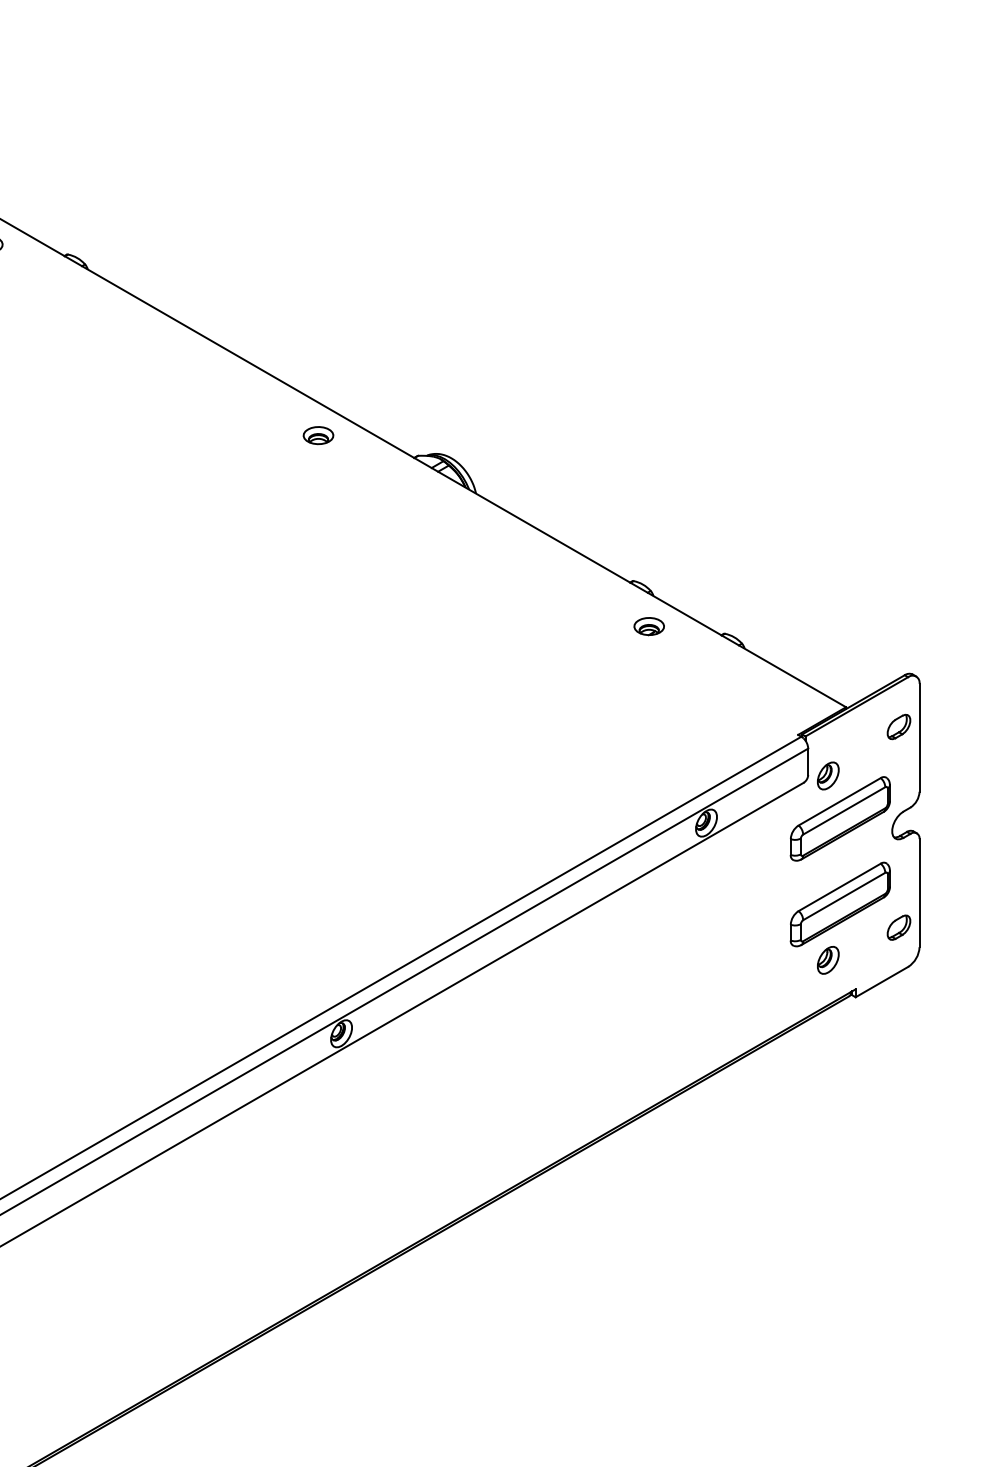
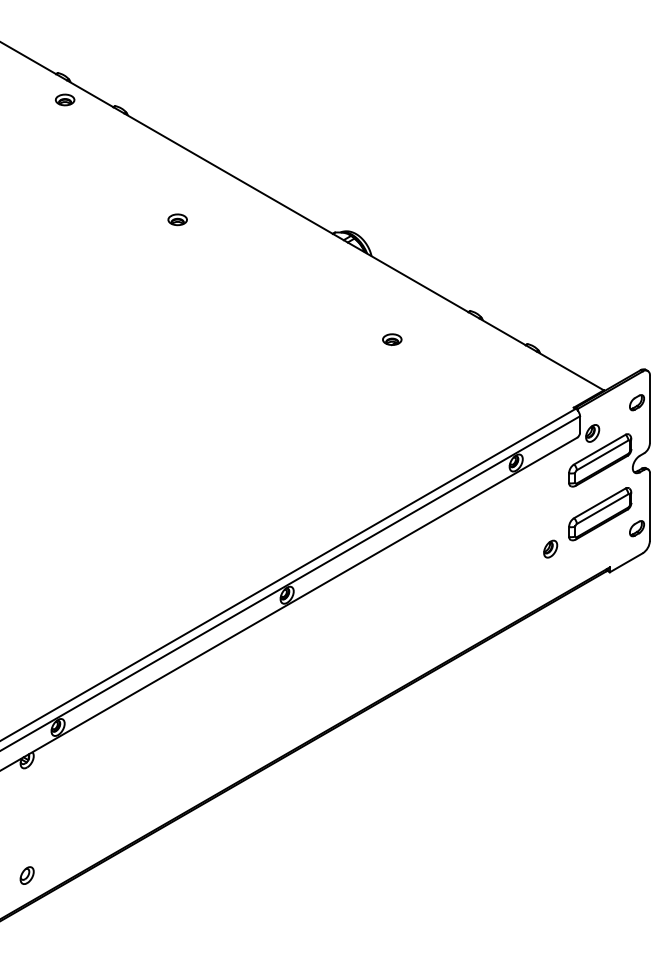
part: (318, 435) -> (177, 219), moved
part: (649, 626) -> (392, 339), moved
part: (828, 959) -> (550, 548), moved

